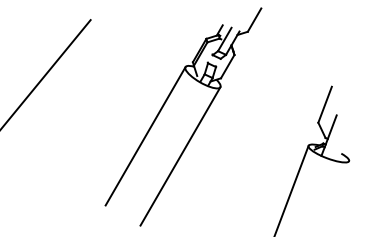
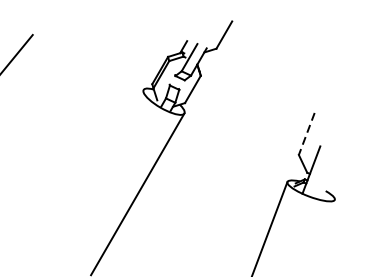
line: (324, 105) -> (306, 134), solid -> dashed
line: (145, 136) -> (96, 171), removed

